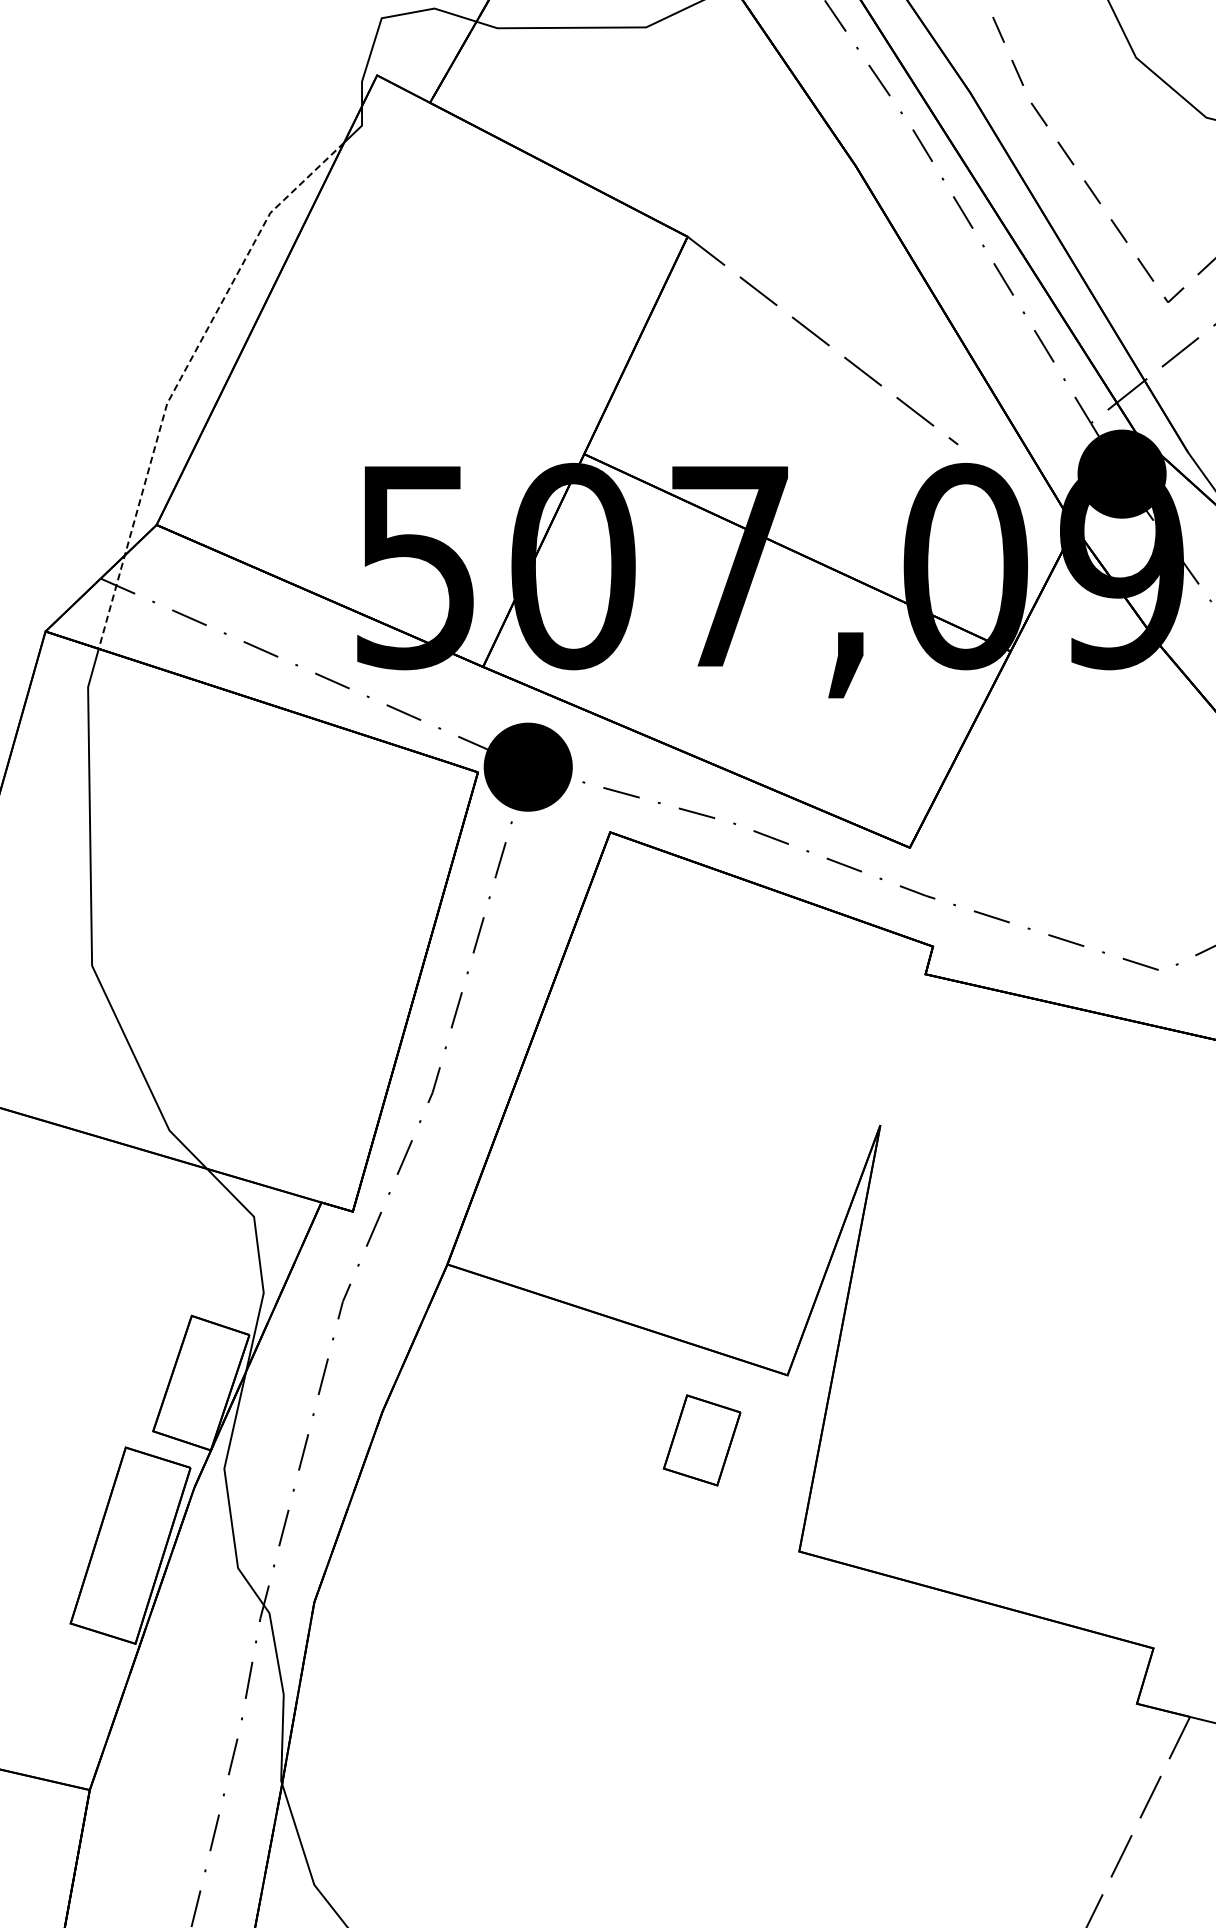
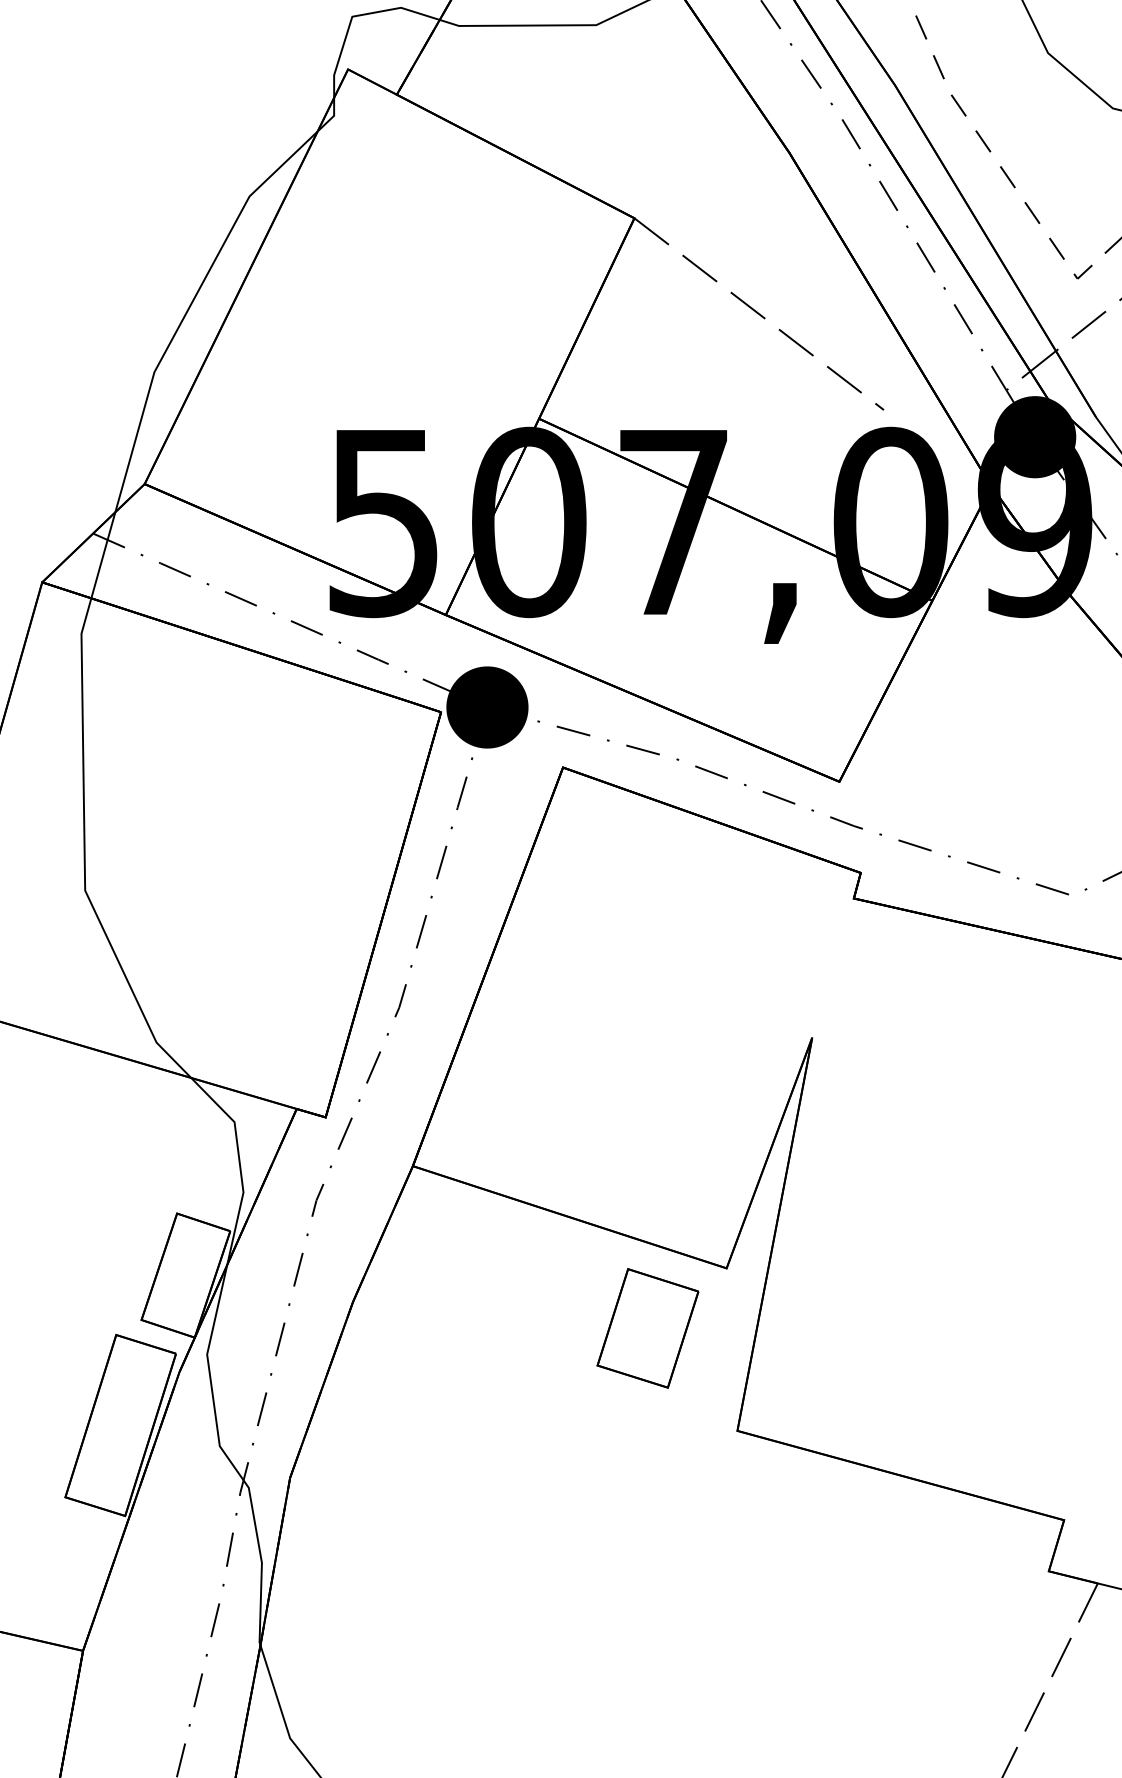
line: (182, 375) -> (168, 346), dashed -> solid
part: (701, 1440) -> (647, 1328), size x1.43

